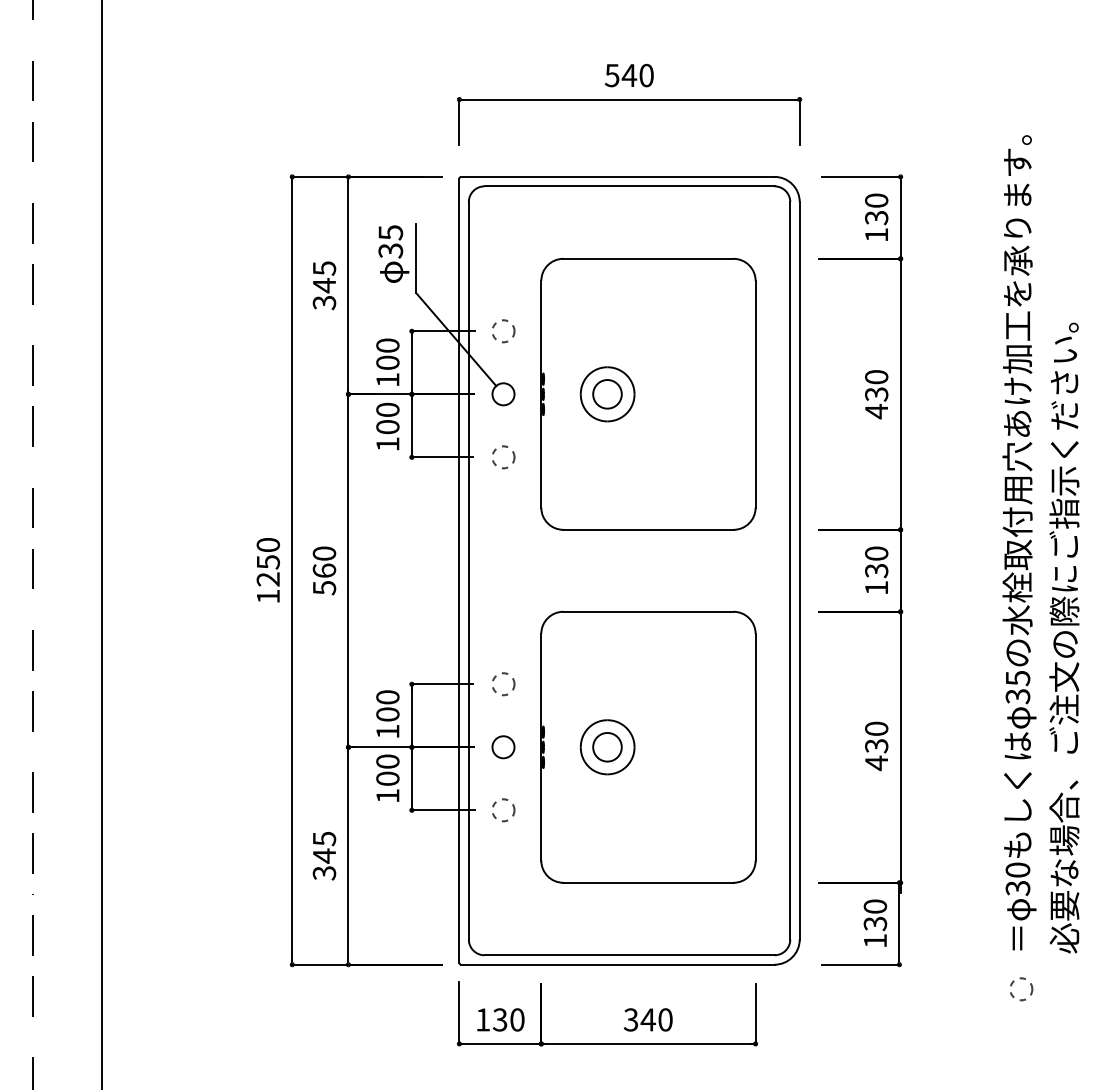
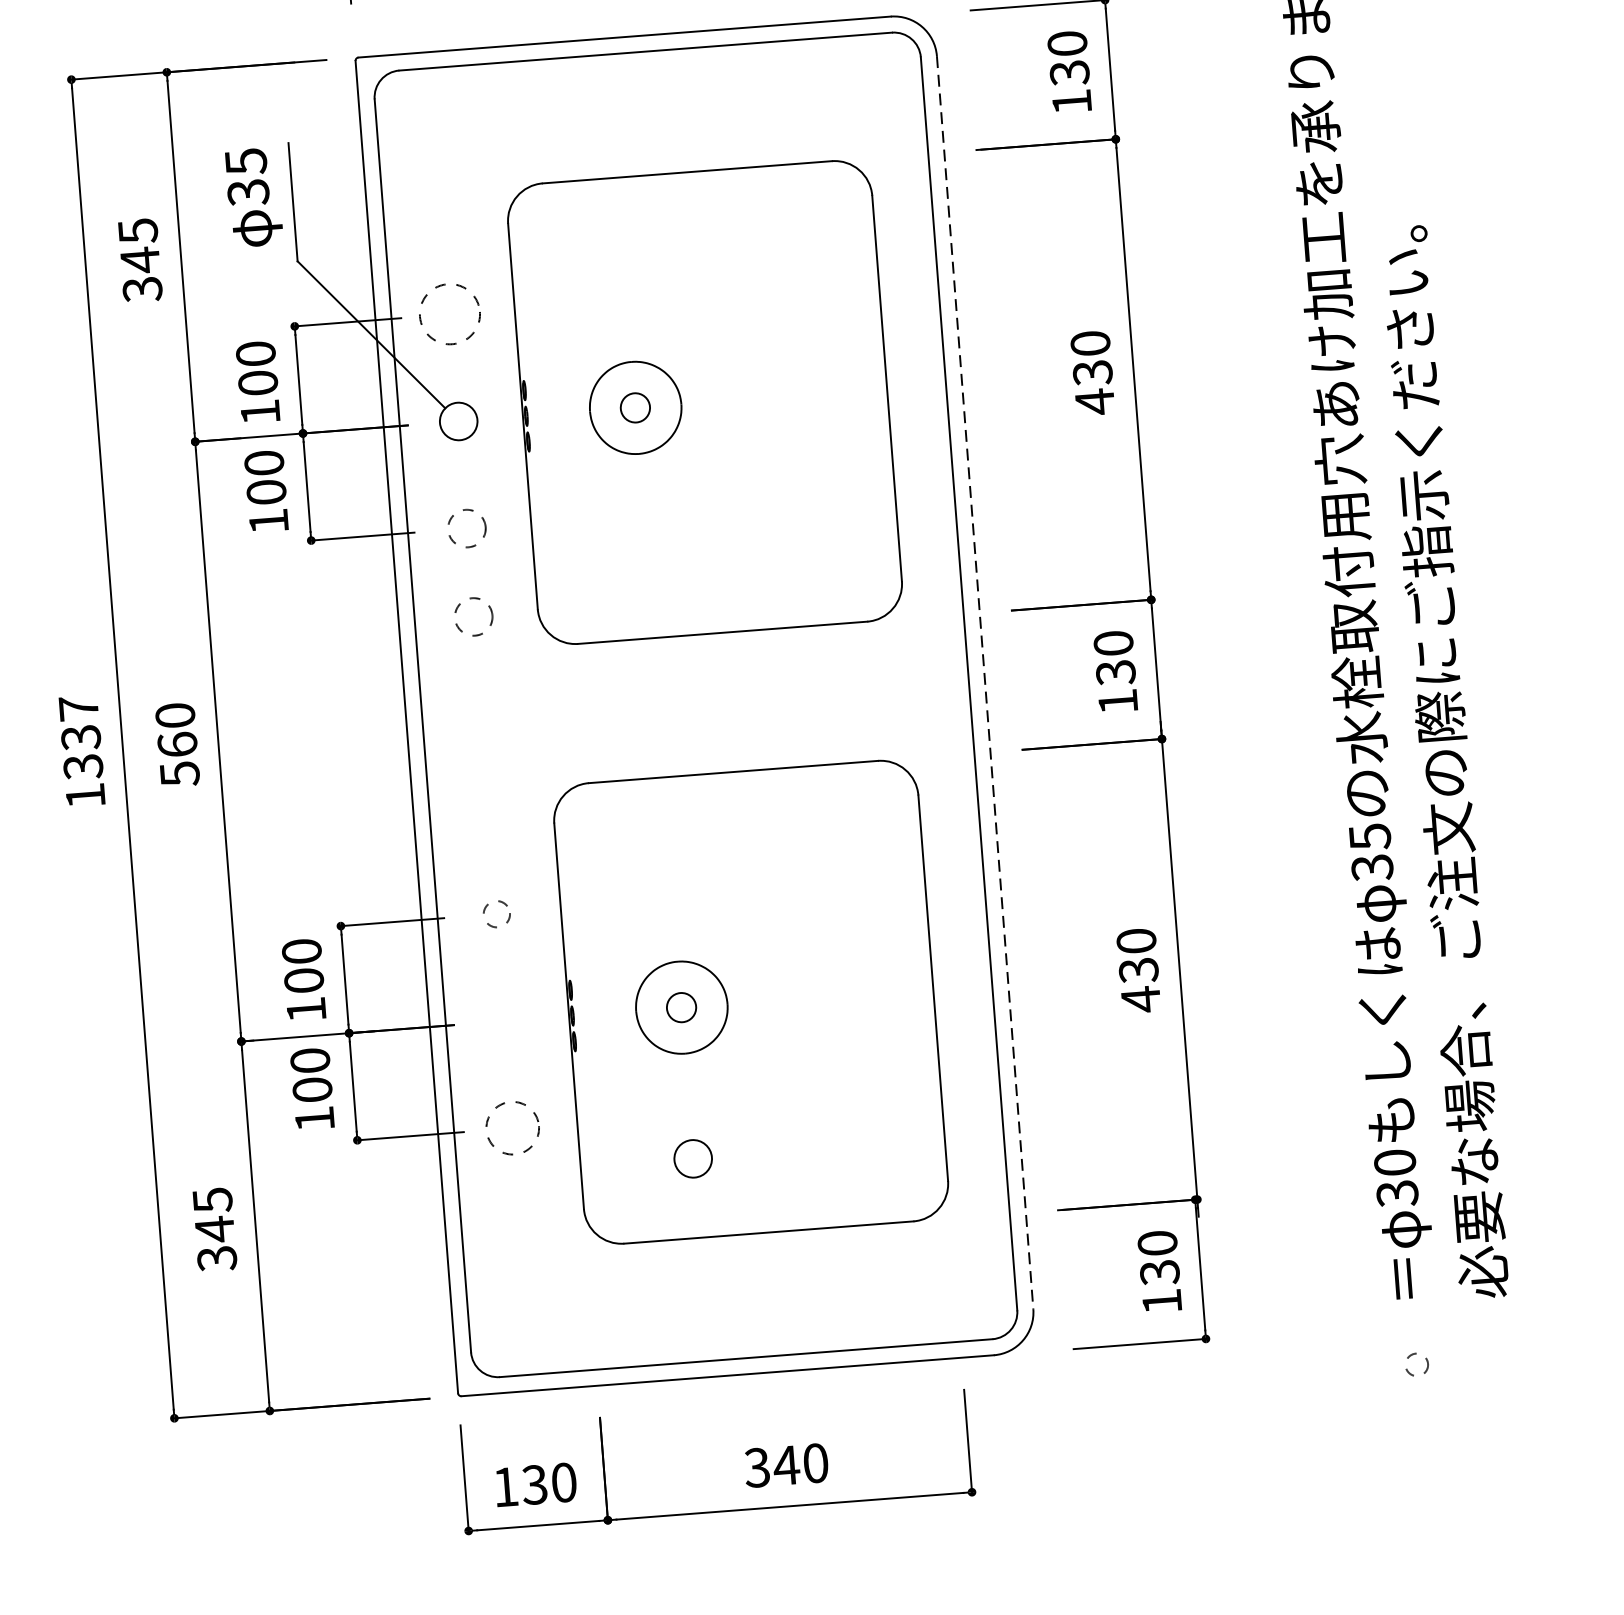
circle: (503, 331) -> (450, 314), size x1.6
circle: (607, 394) -> (635, 408), size x0.6
circle: (503, 509) -> (473, 617), added
text: (267, 562) -> (79, 738), 1250 -> 1337
line: (799, 570) -> (984, 682), solid -> dashed
circle: (503, 684) -> (496, 914), size x0.7
circle: (607, 746) -> (681, 1006), size x0.6
circle: (503, 747) -> (693, 1159), moved
circle: (503, 810) -> (513, 1128), size x1.4
circle: (1021, 989) -> (1416, 1365), size x0.6

